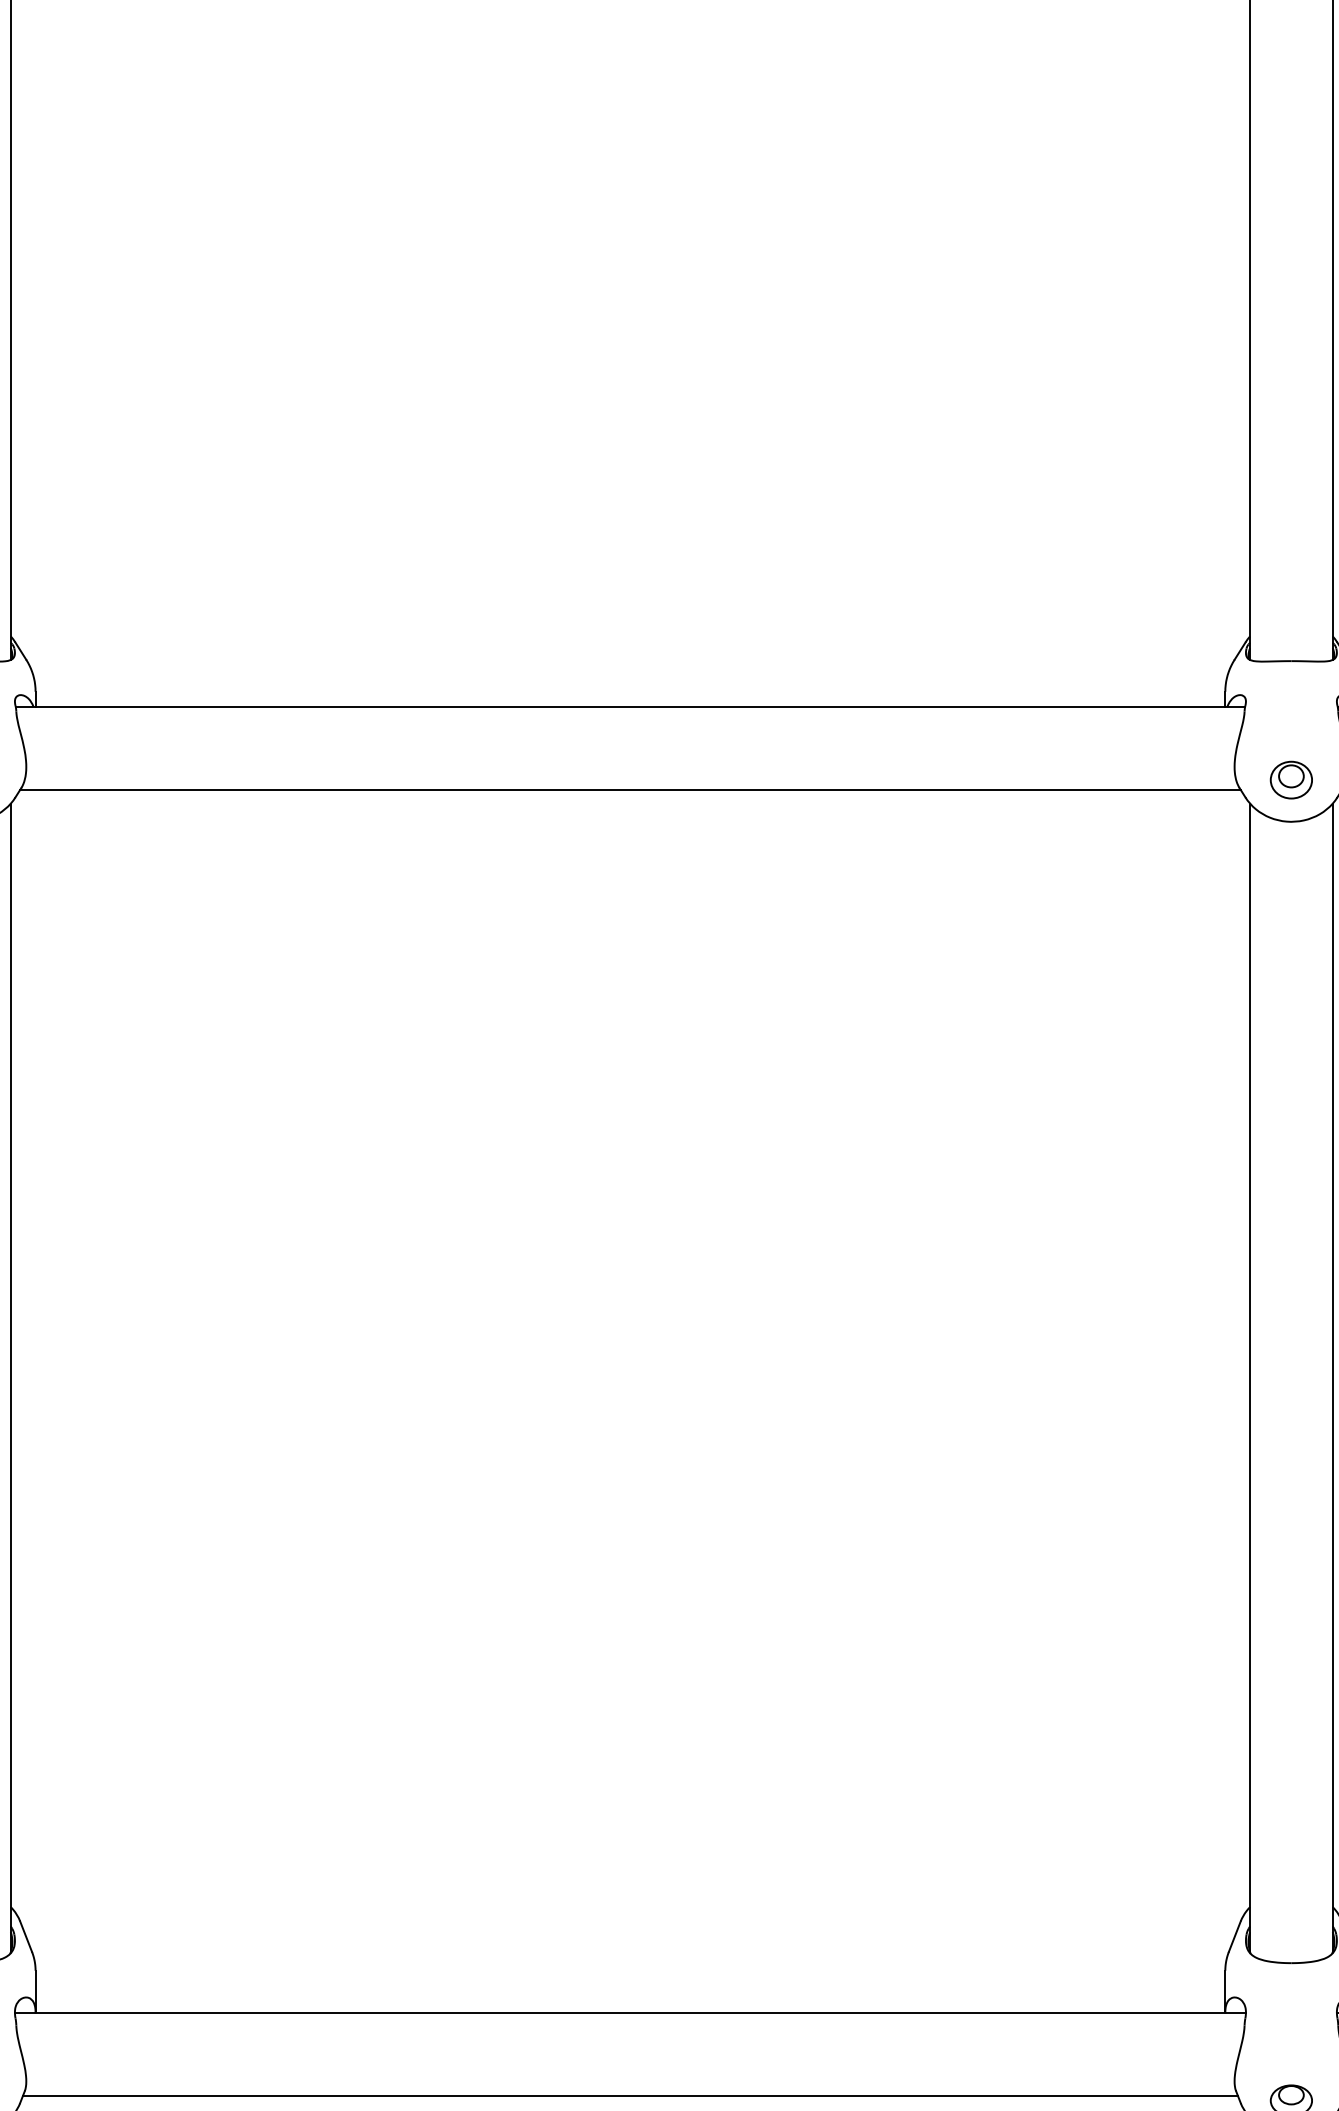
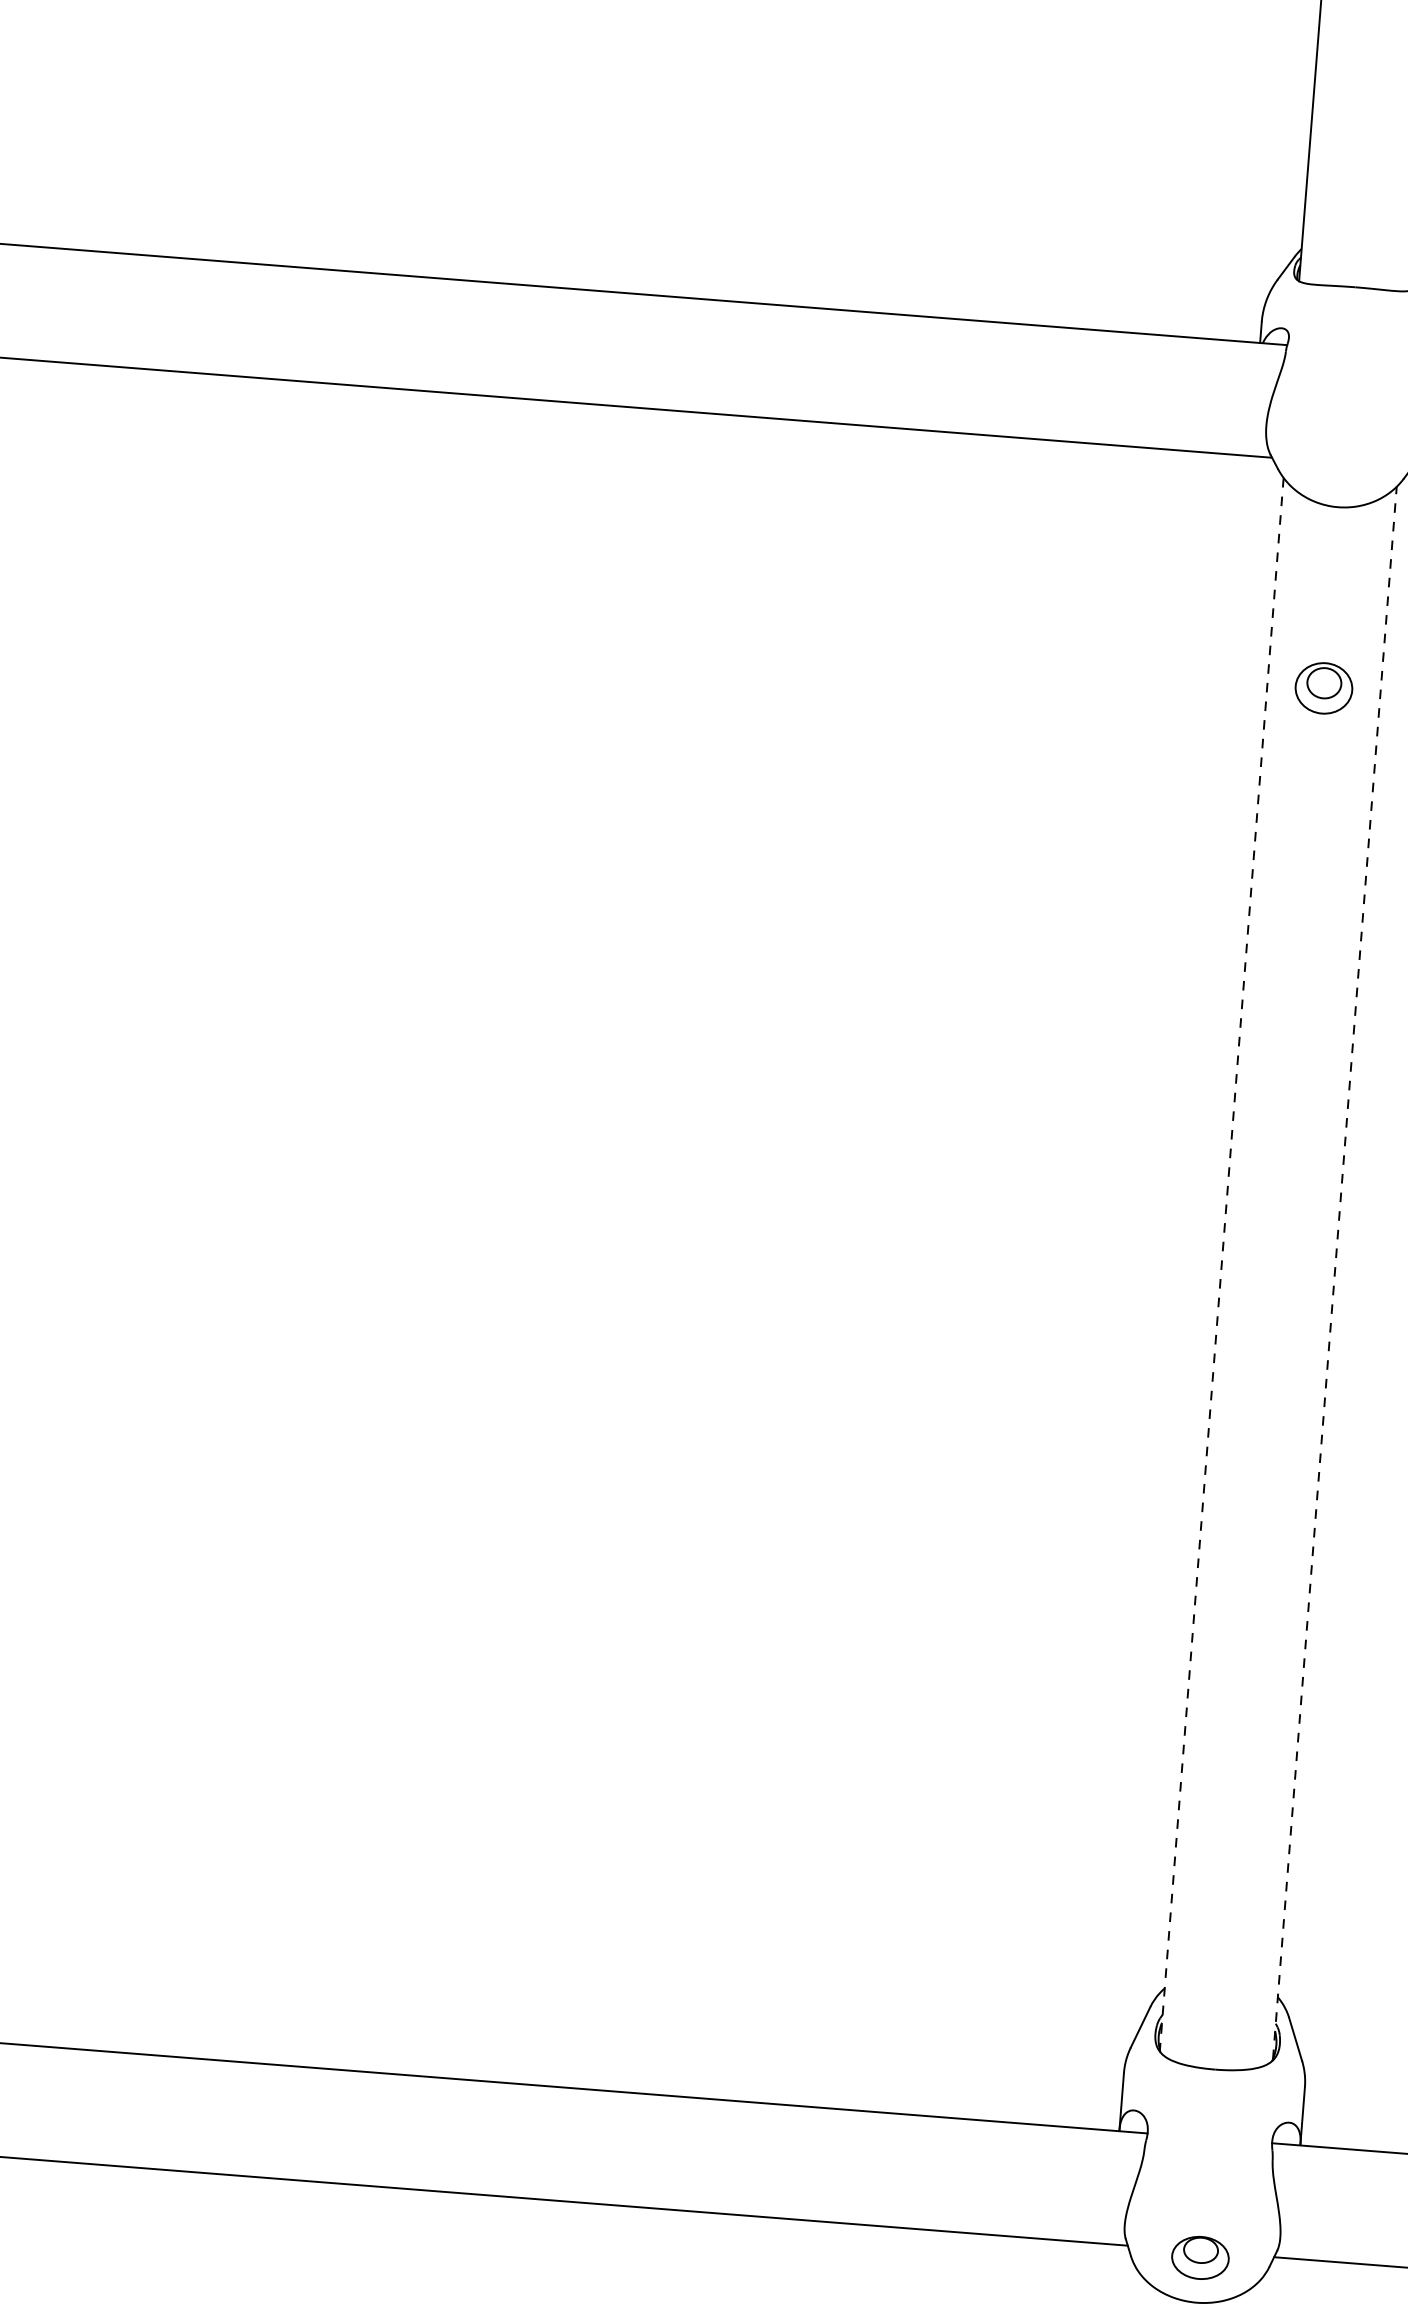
part: (1290, 779) -> (1322, 687), moved
line: (1332, 1377) -> (1334, 1272), solid -> dashed
line: (1250, 1378) -> (1222, 1264), solid -> dashed

